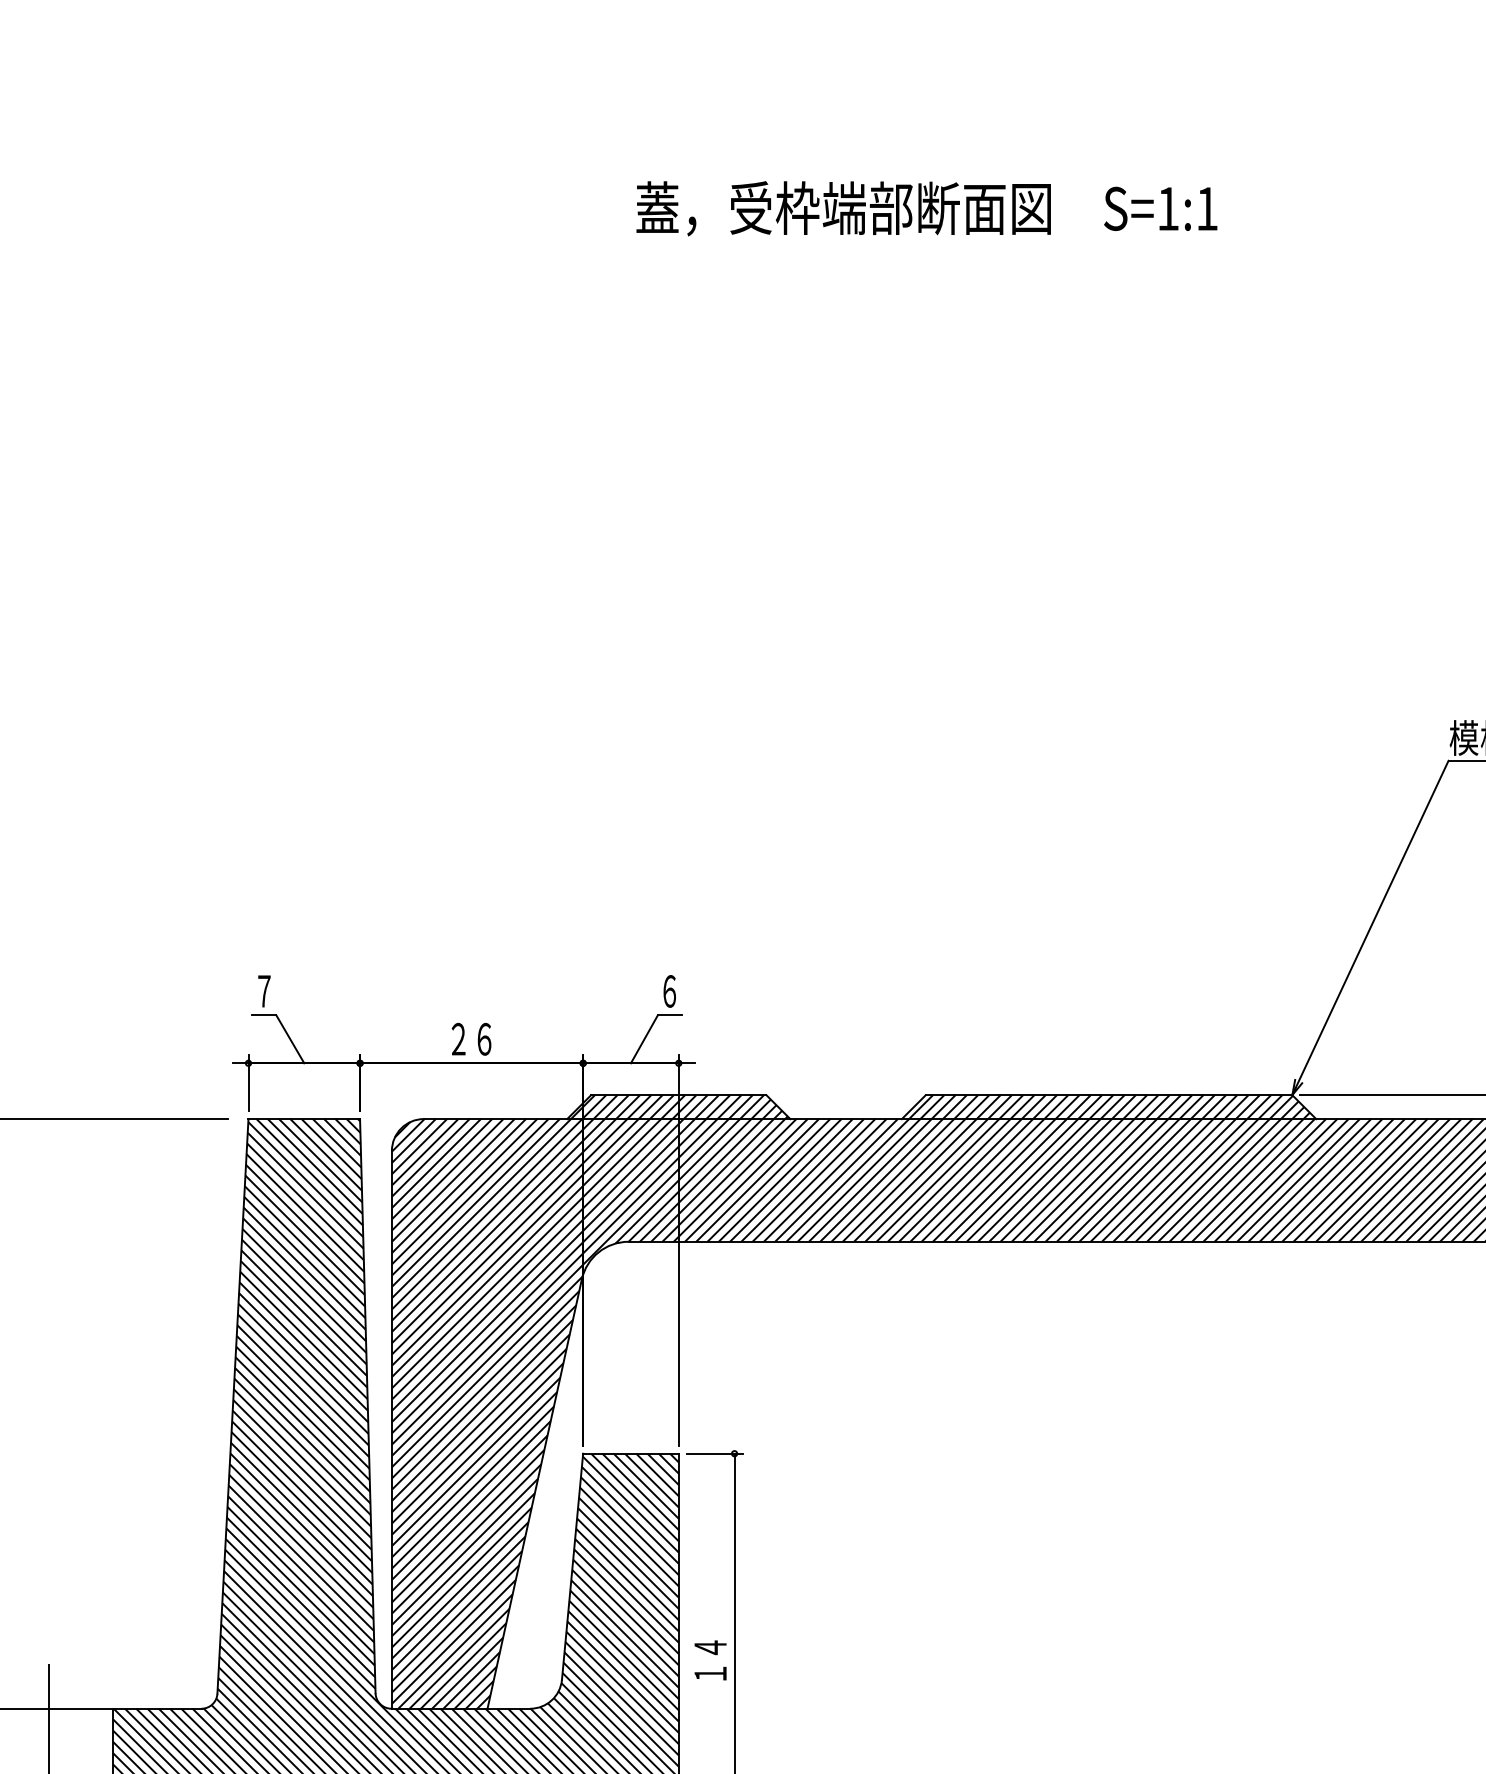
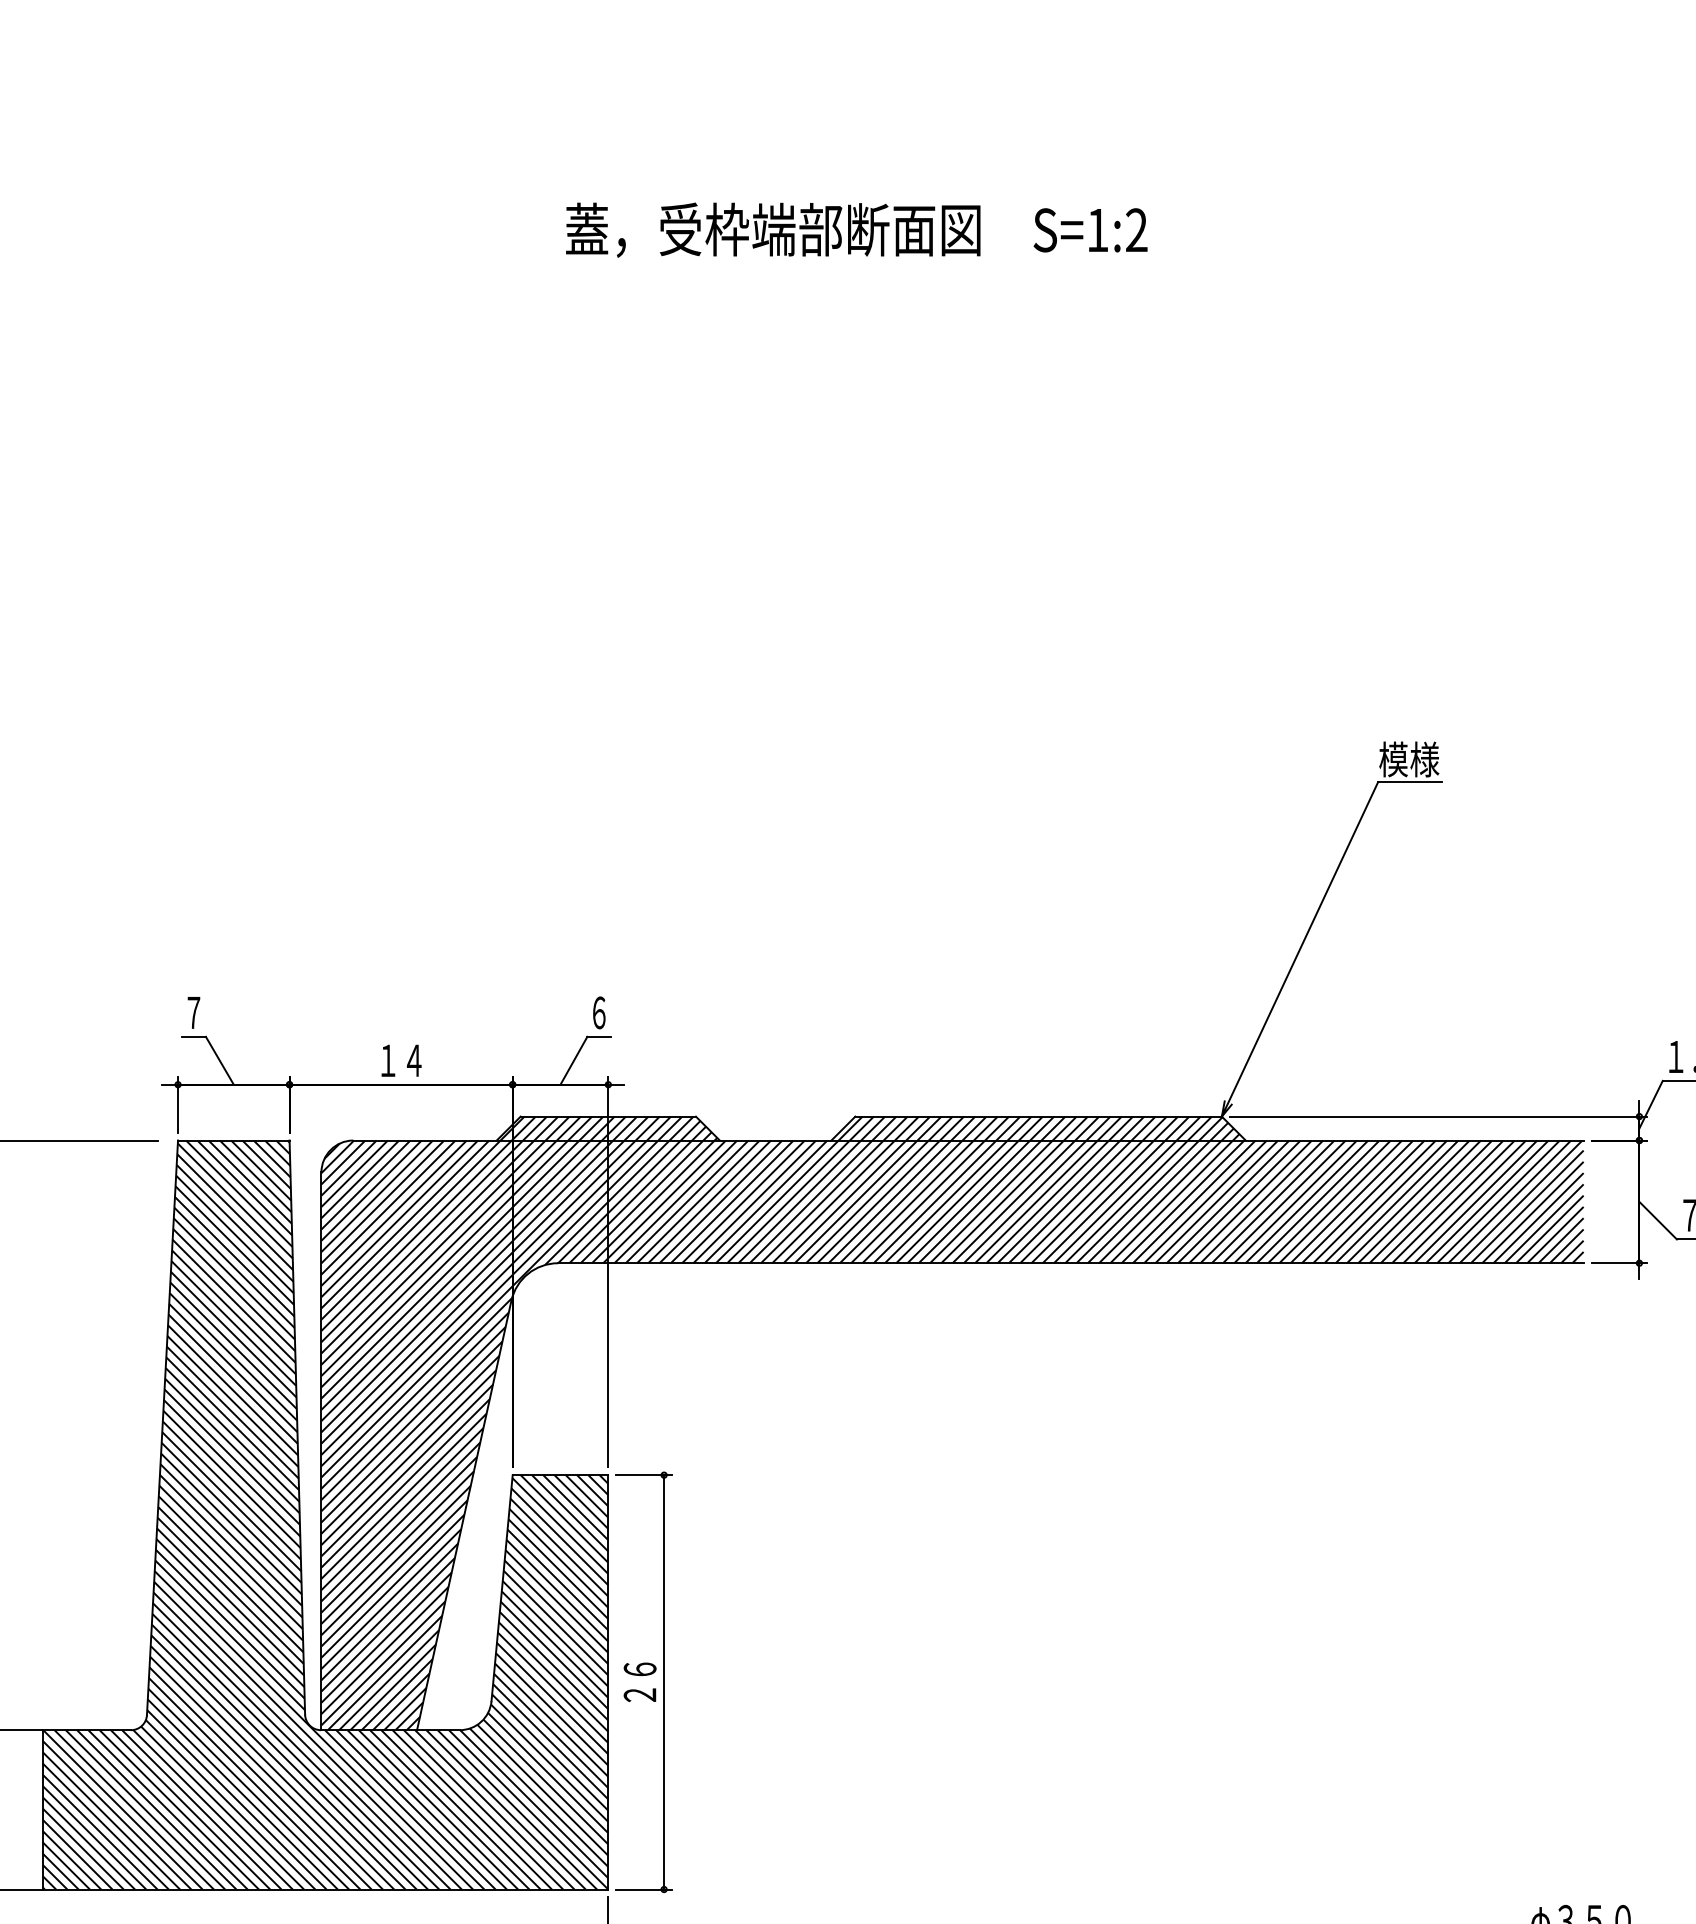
text: (1206, 208) -> (1136, 229), S=1:1 -> S=1:2
text: (471, 1039) -> (401, 1060), ２６ -> １４
text: (709, 1660) -> (639, 1681), １４ -> ２６

